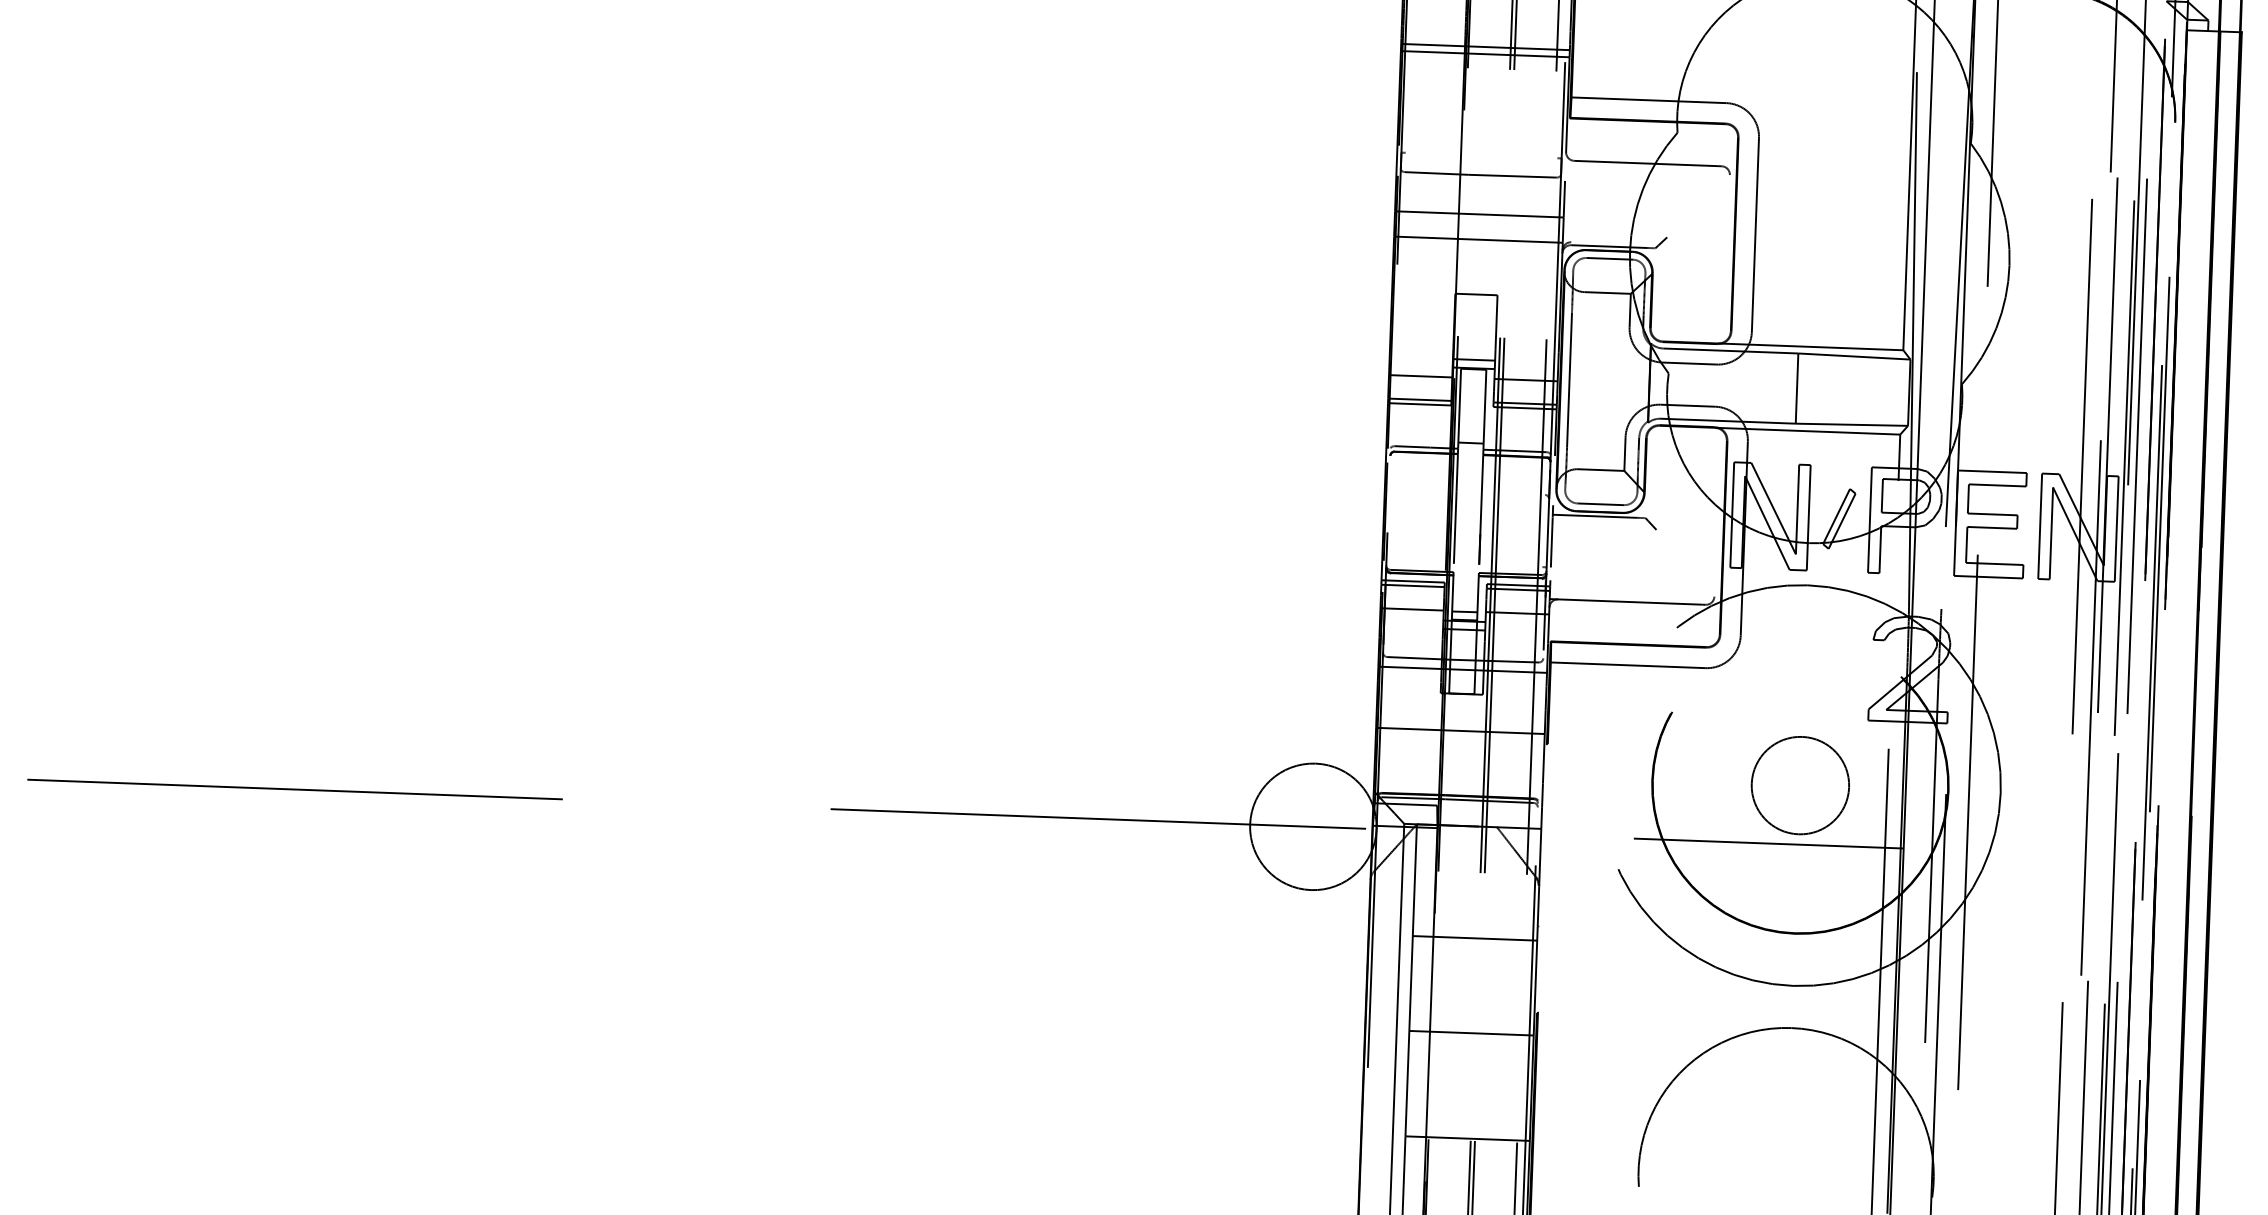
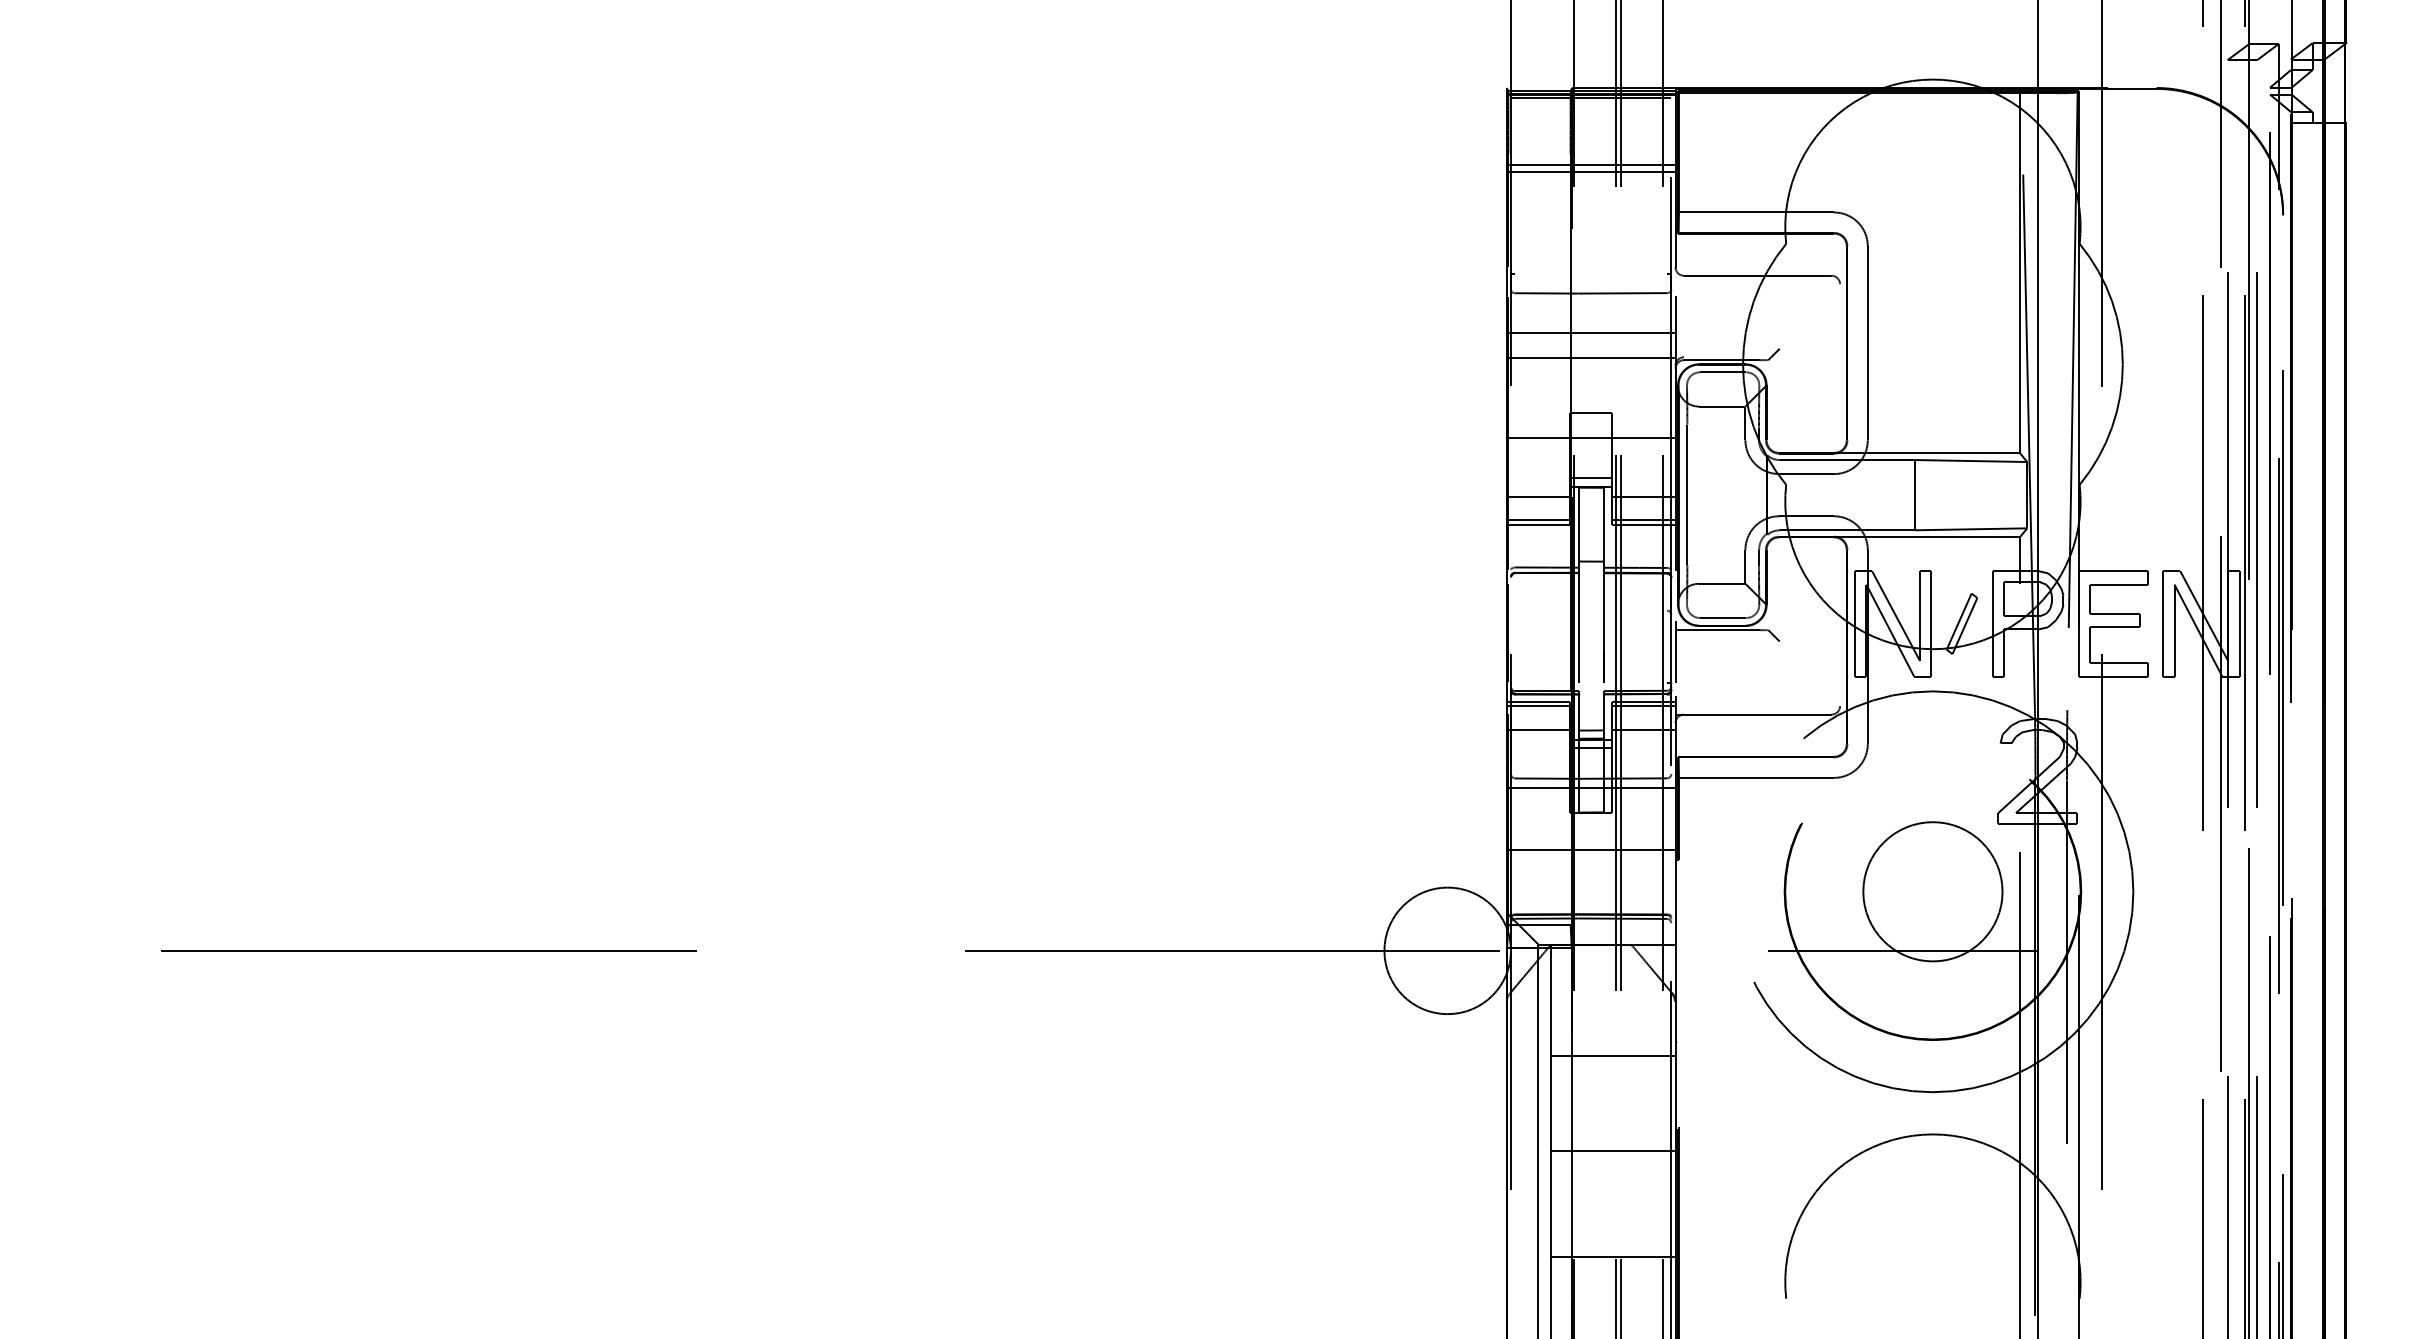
line: (1474, 320) -> (1590, 438), added
circle: (1800, 785) -> (1932, 891), size x1.43

